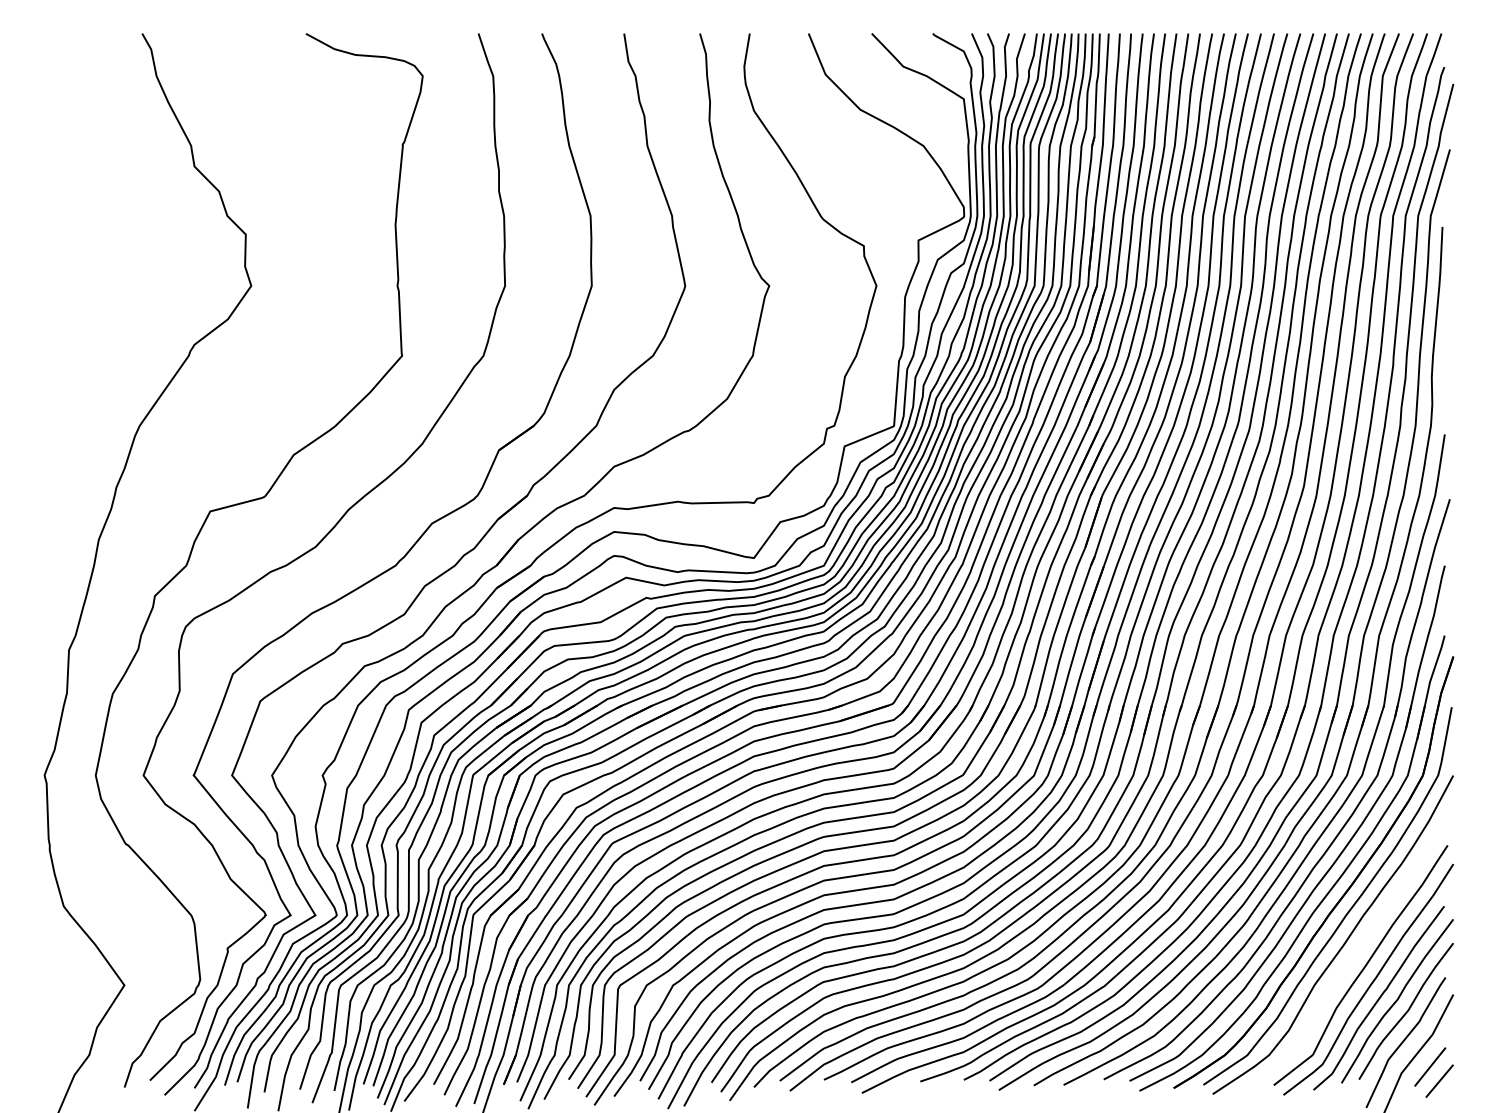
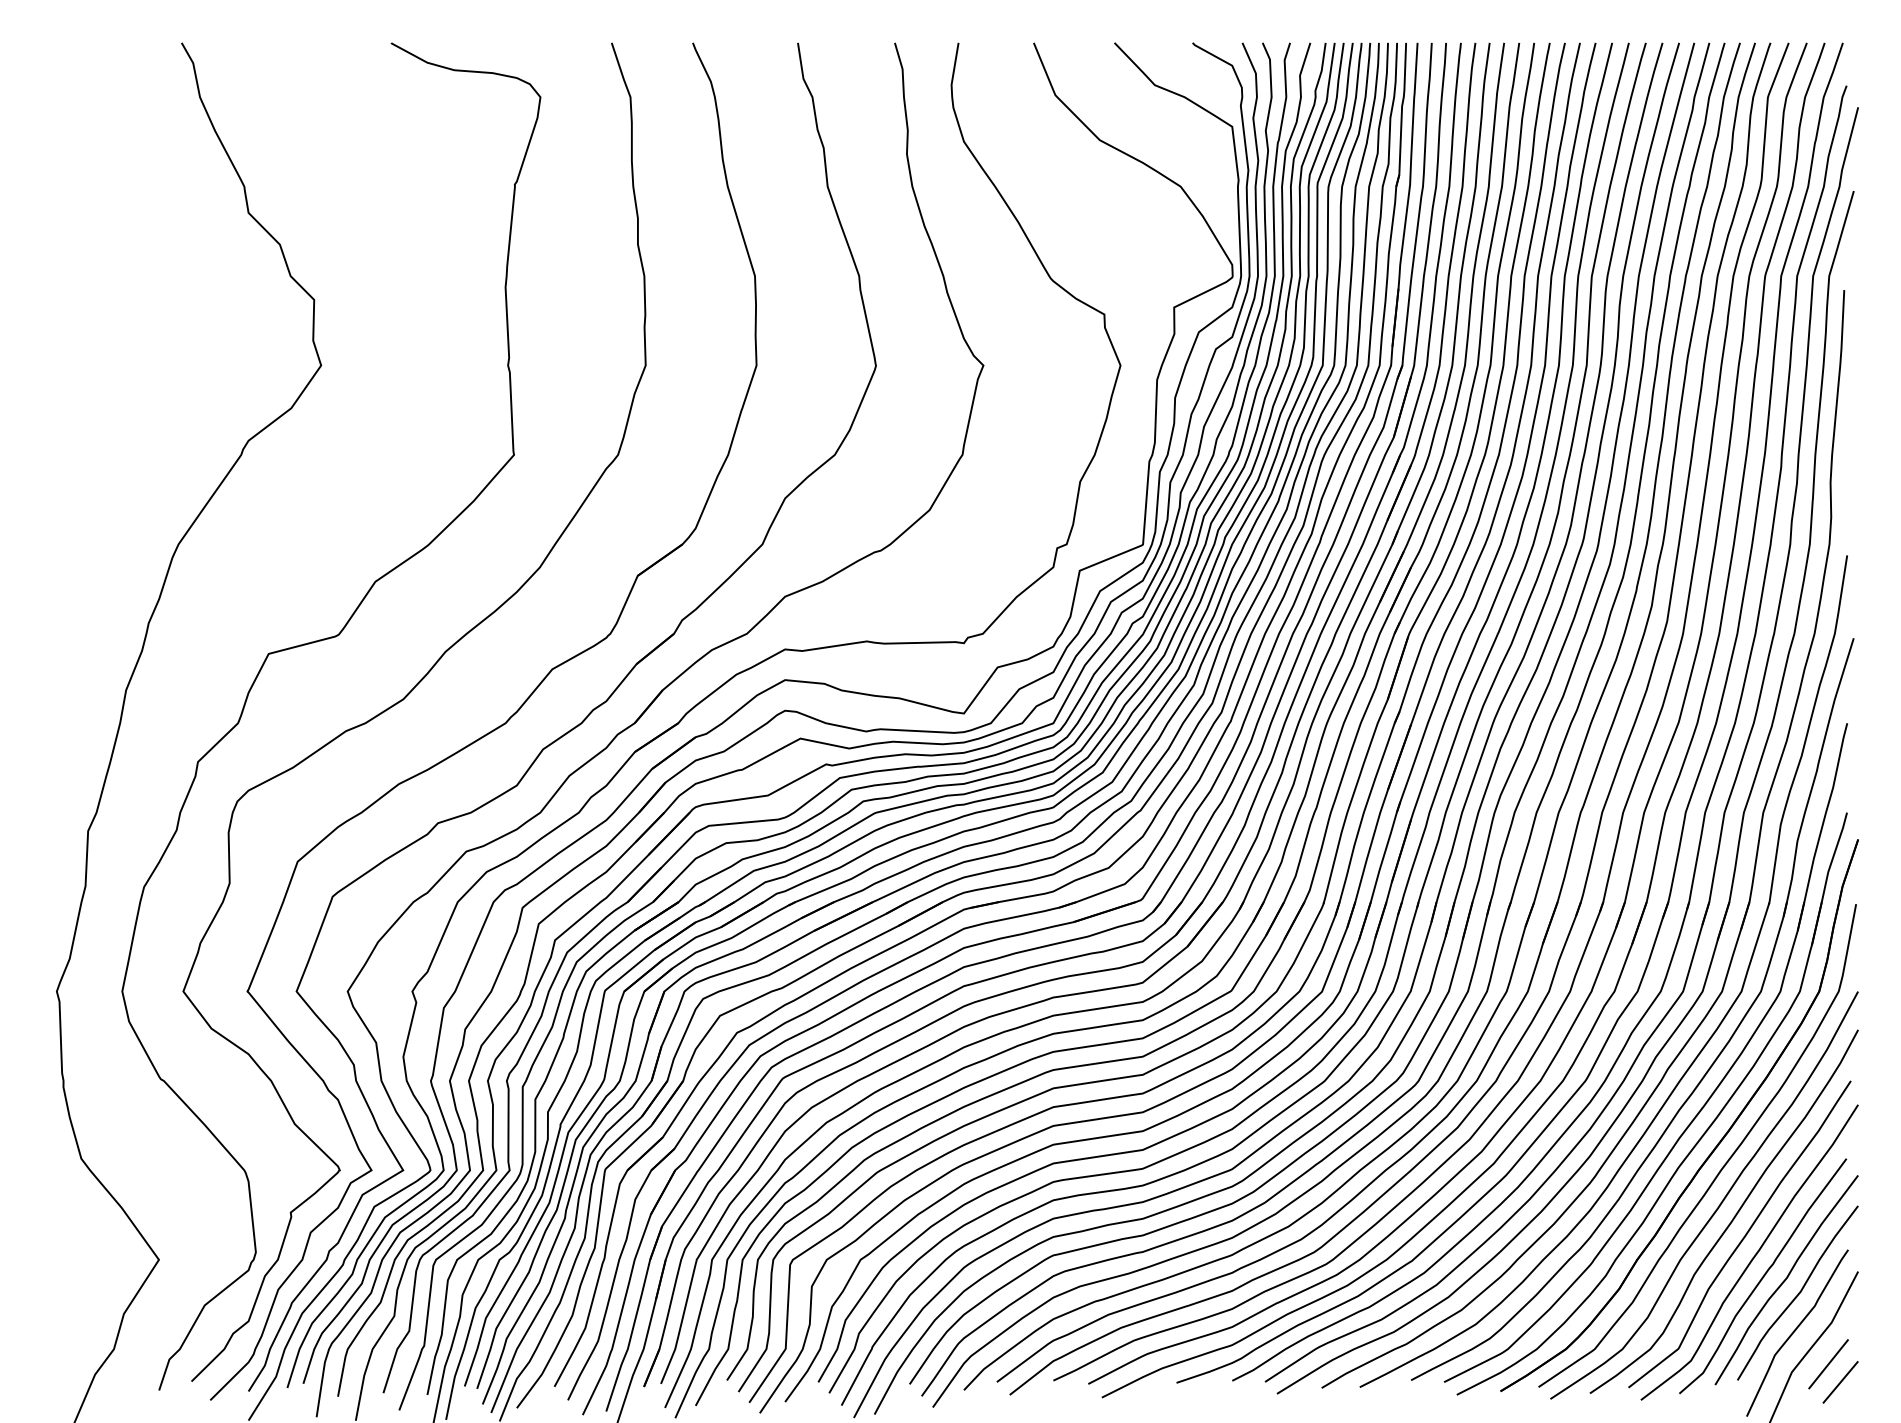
curve: (1354, 953) -> (1731, 1219), added

